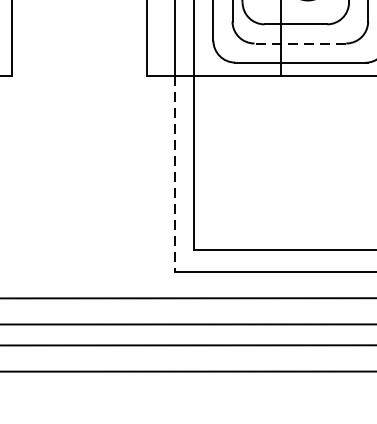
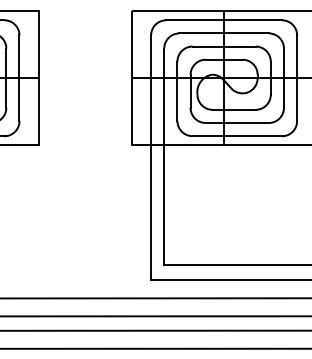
line: (300, 44) -> (237, 123), dashed -> solid
line: (174, 175) -> (150, 213), dashed -> solid

